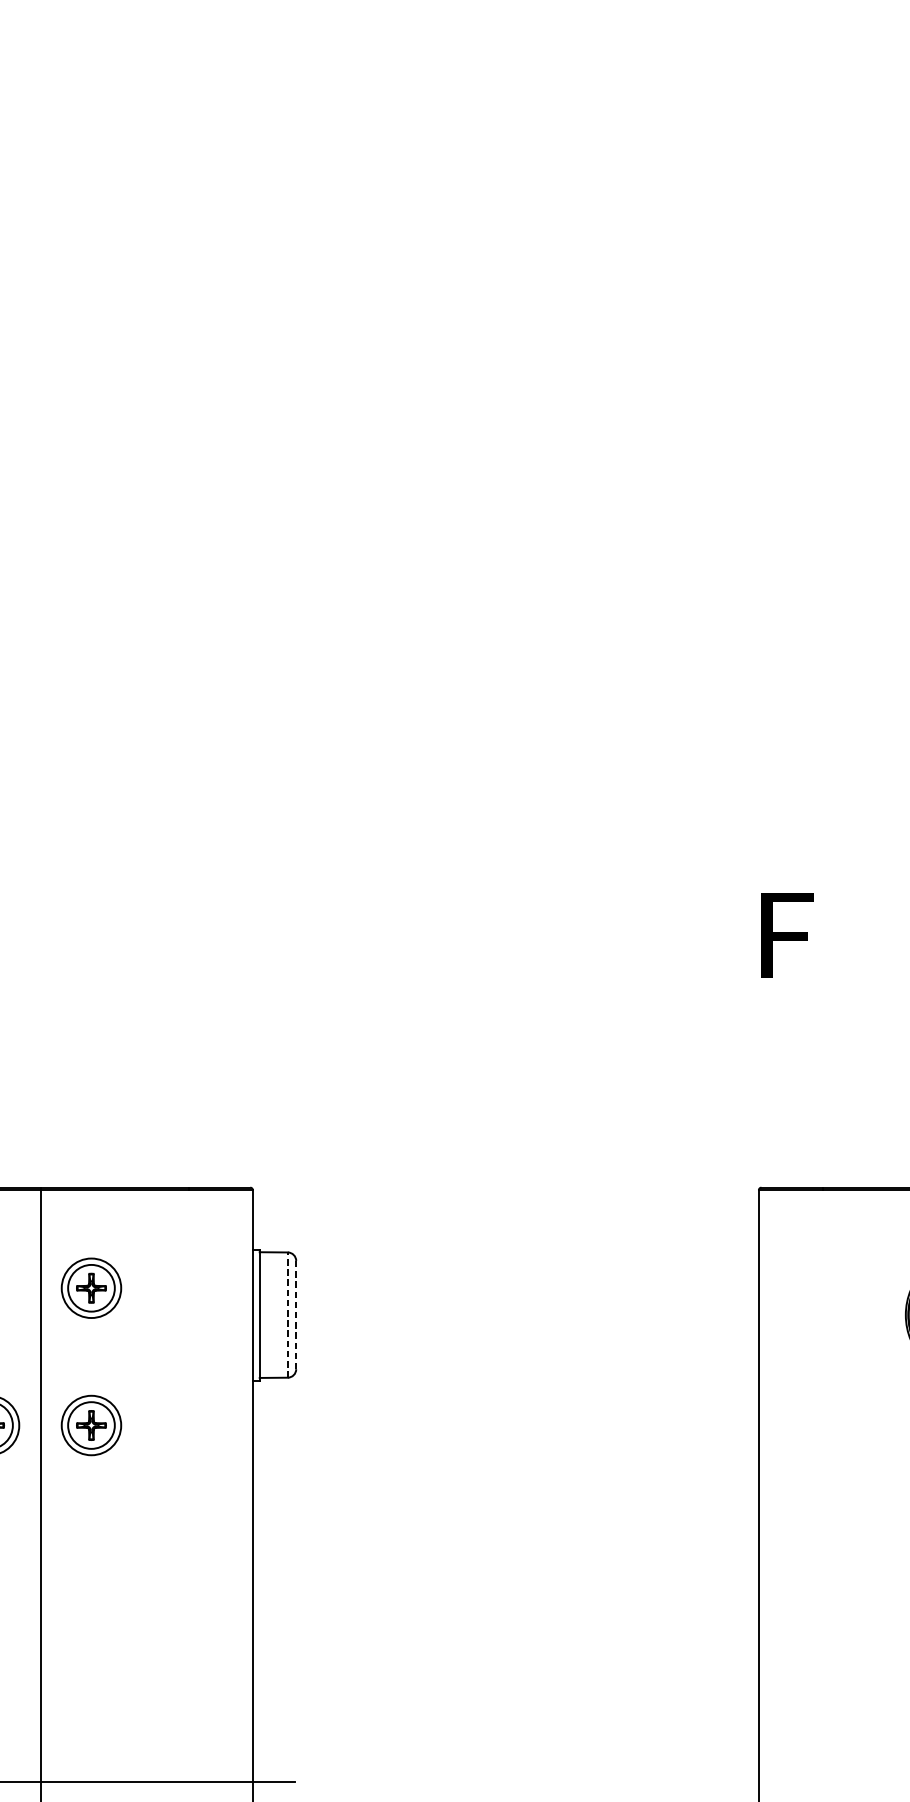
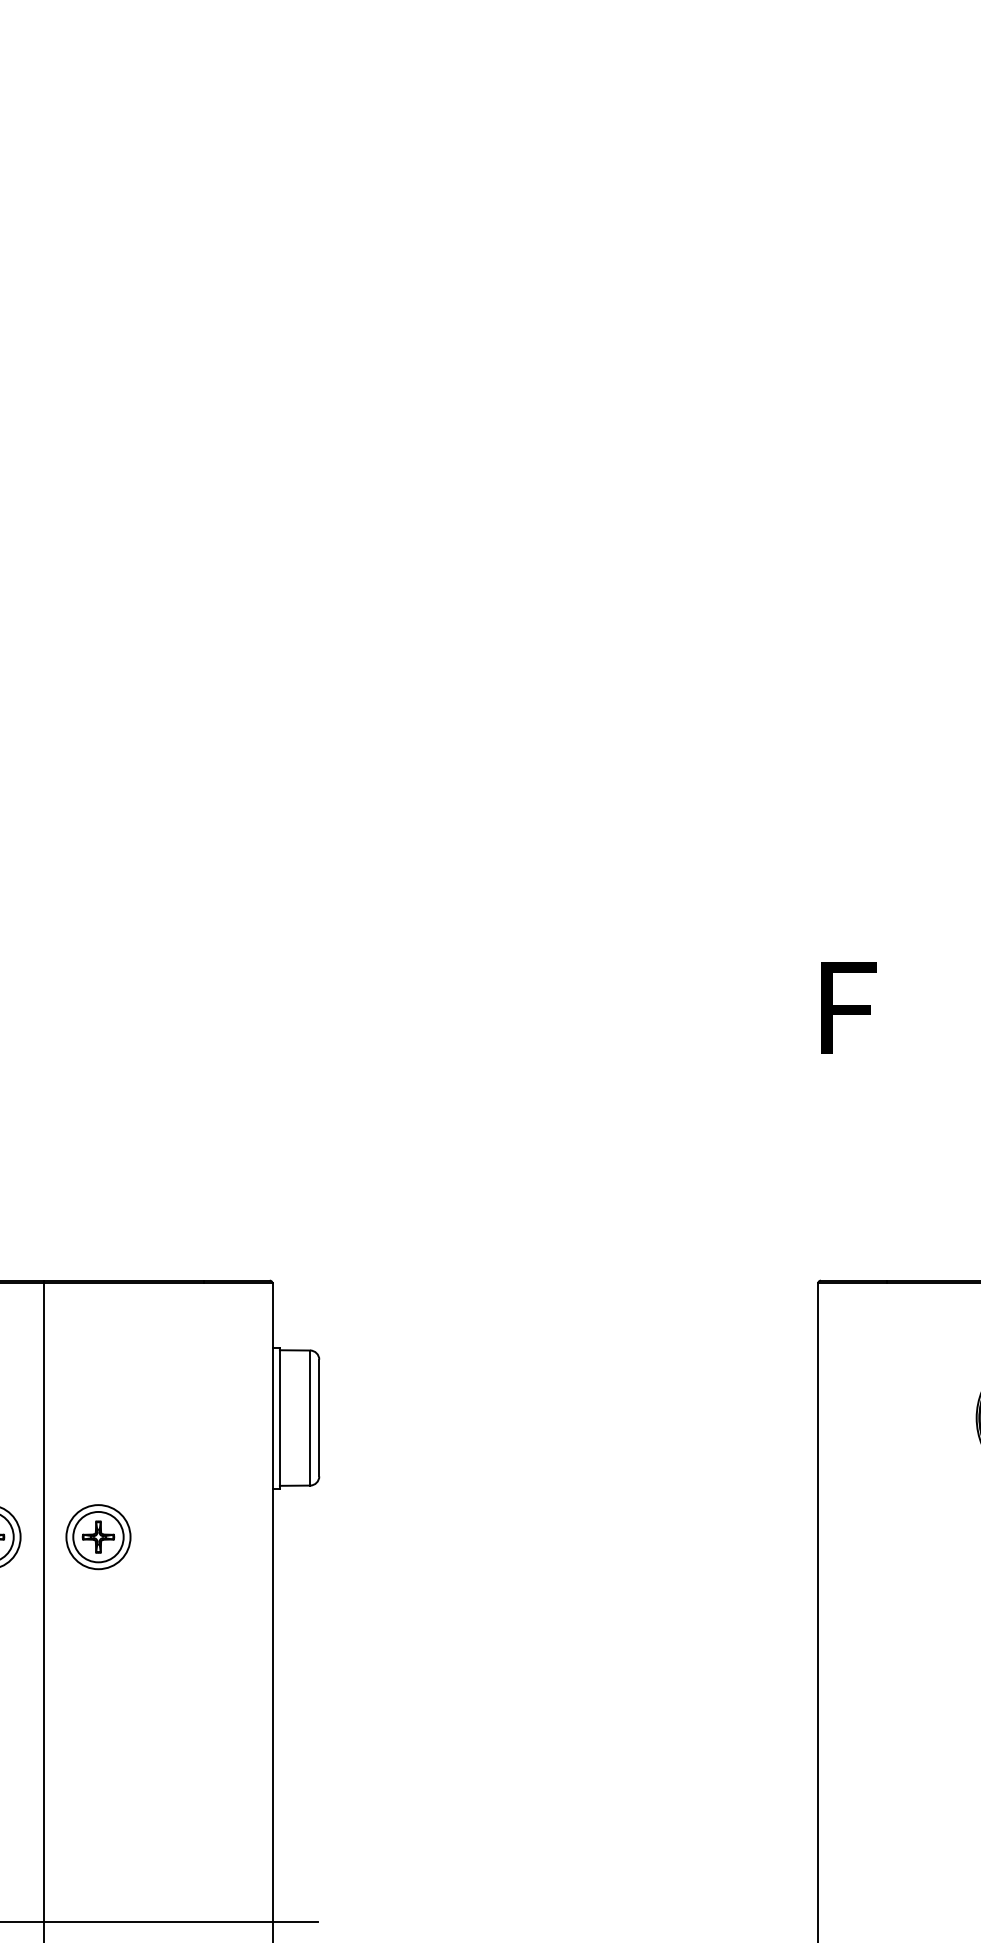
part: (91, 1288) -> (98, 1389), removed
line: (288, 1315) -> (310, 1418), dashed -> solid
line: (296, 1315) -> (319, 1418), dashed -> solid

